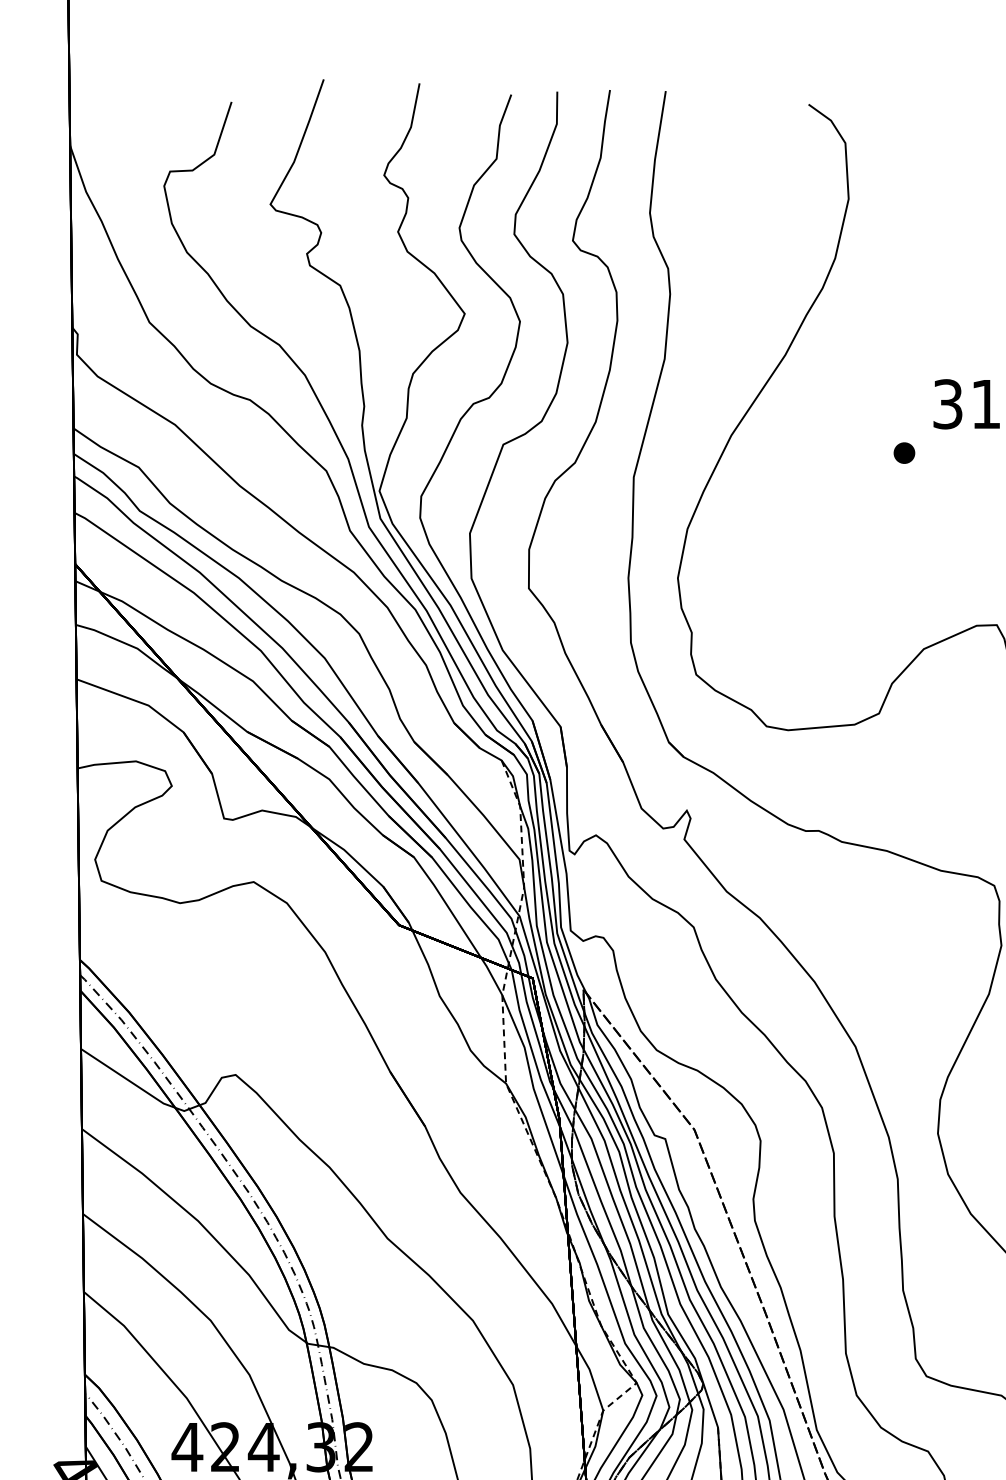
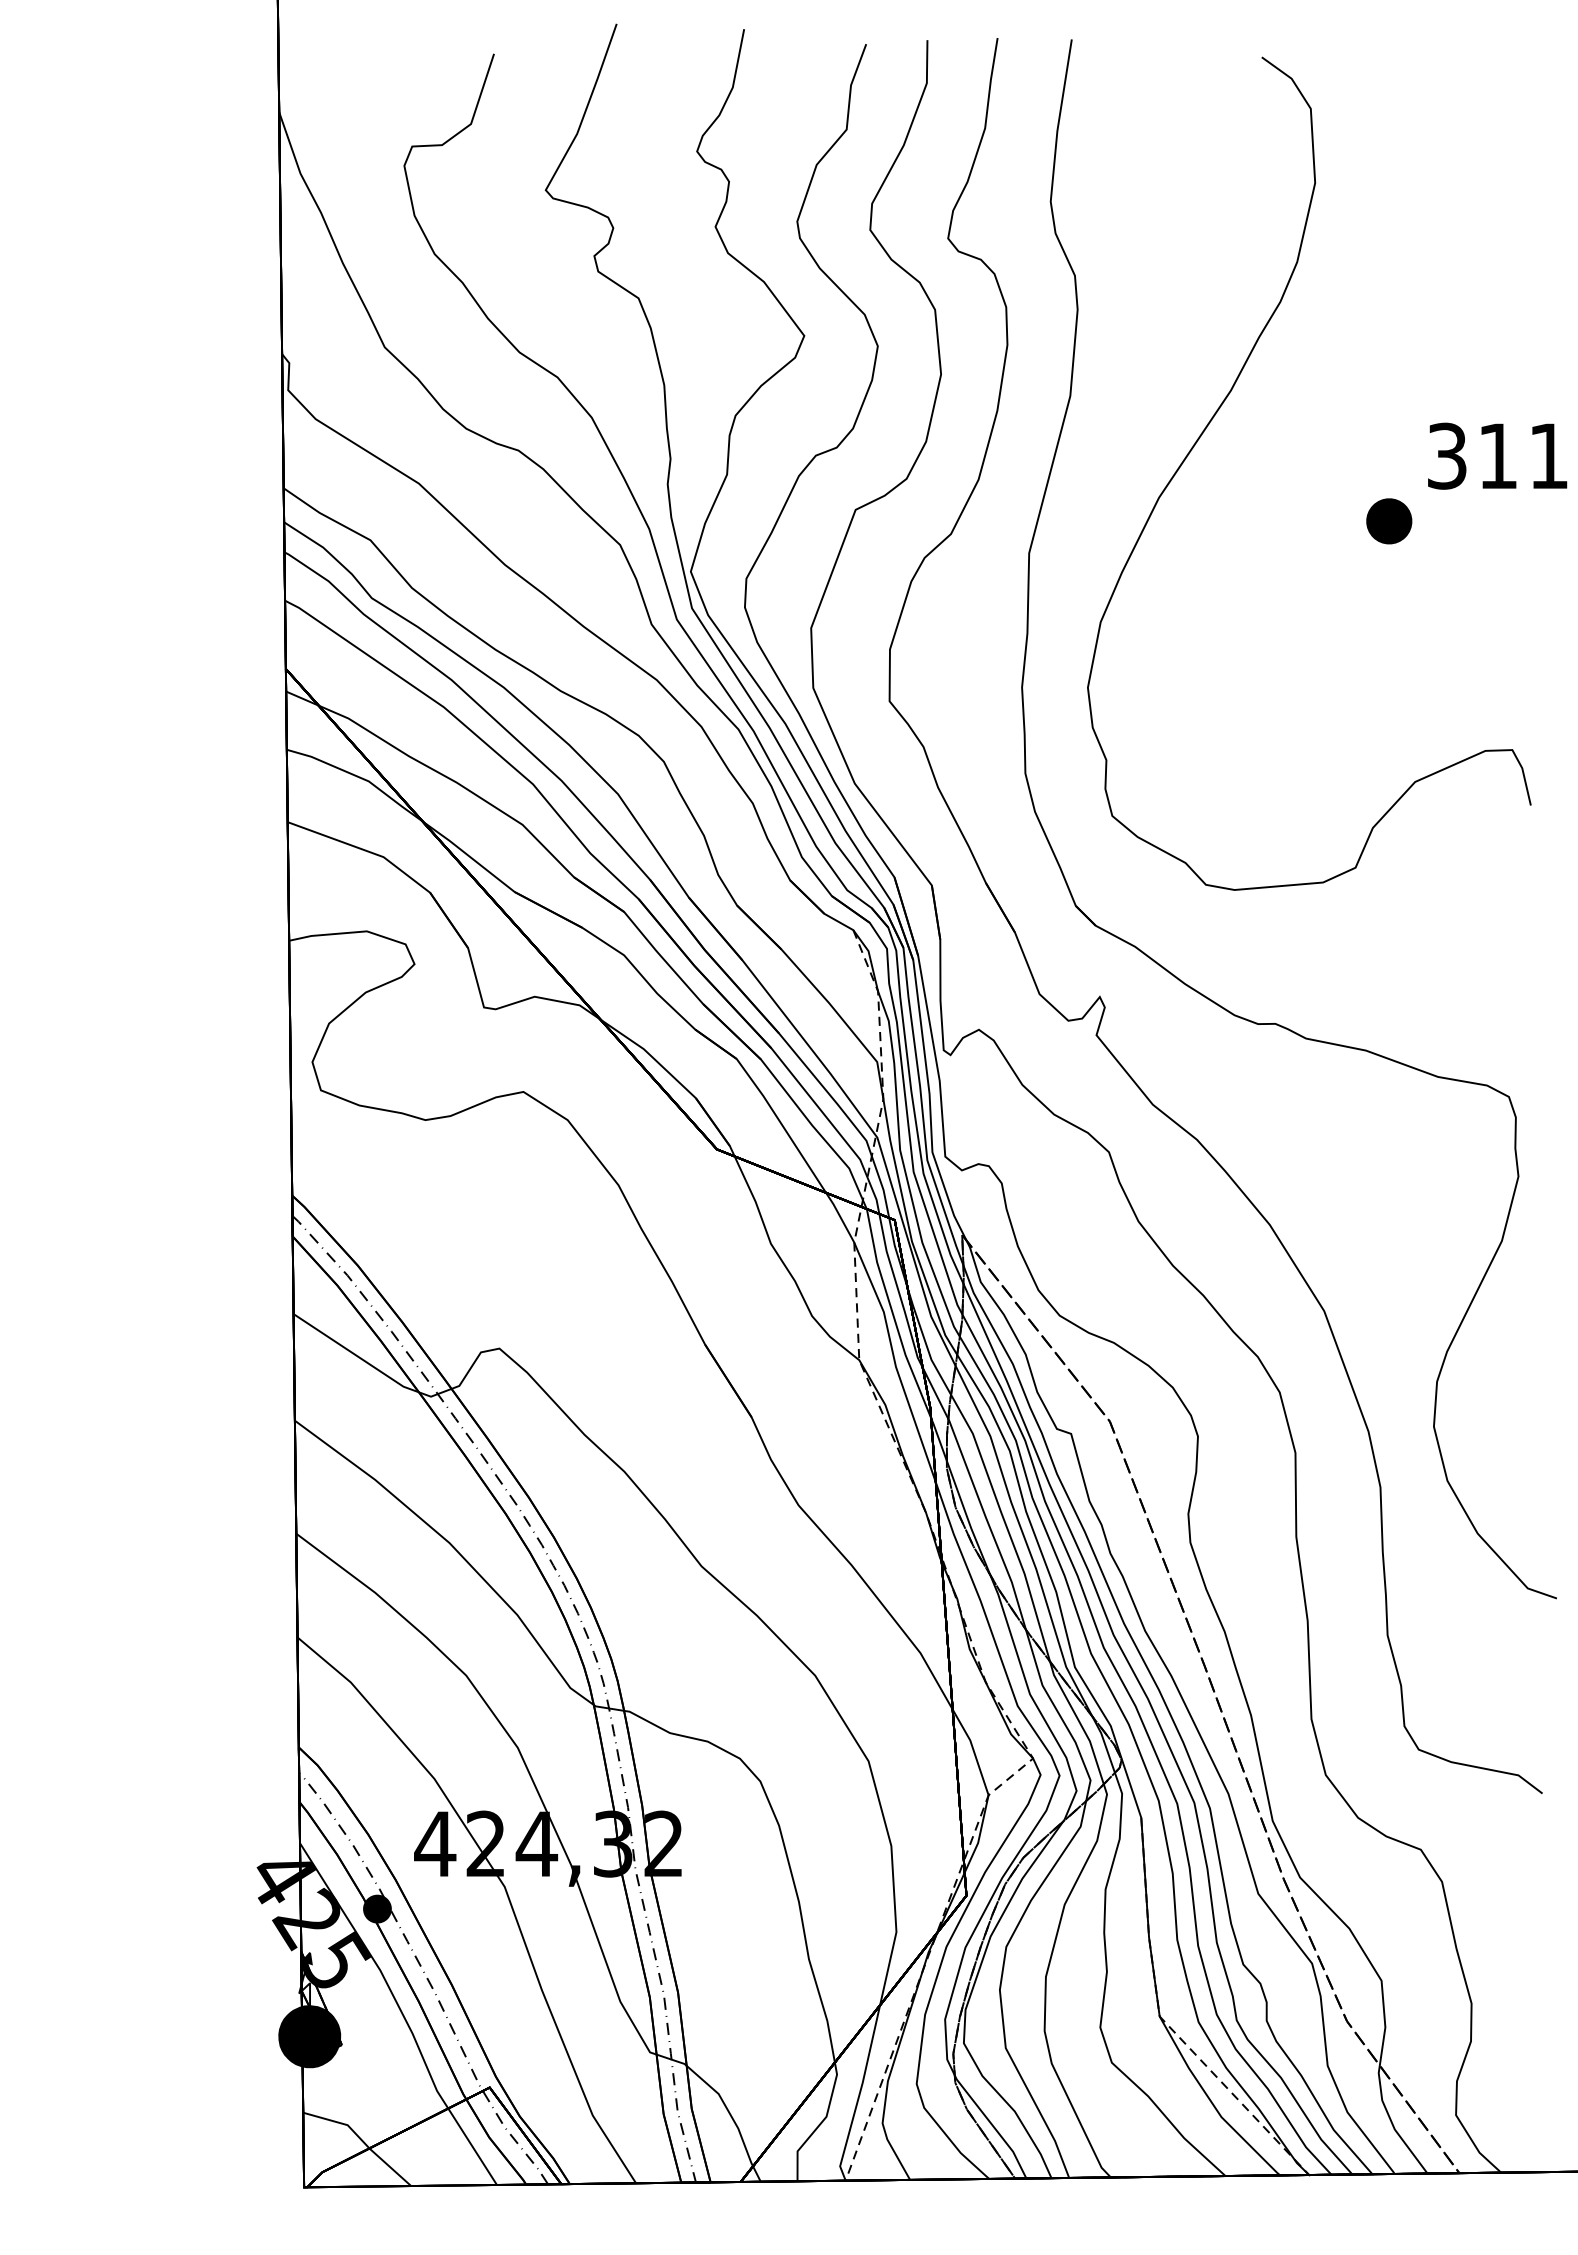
part: (904, 452) -> (1389, 520), size x1.6

